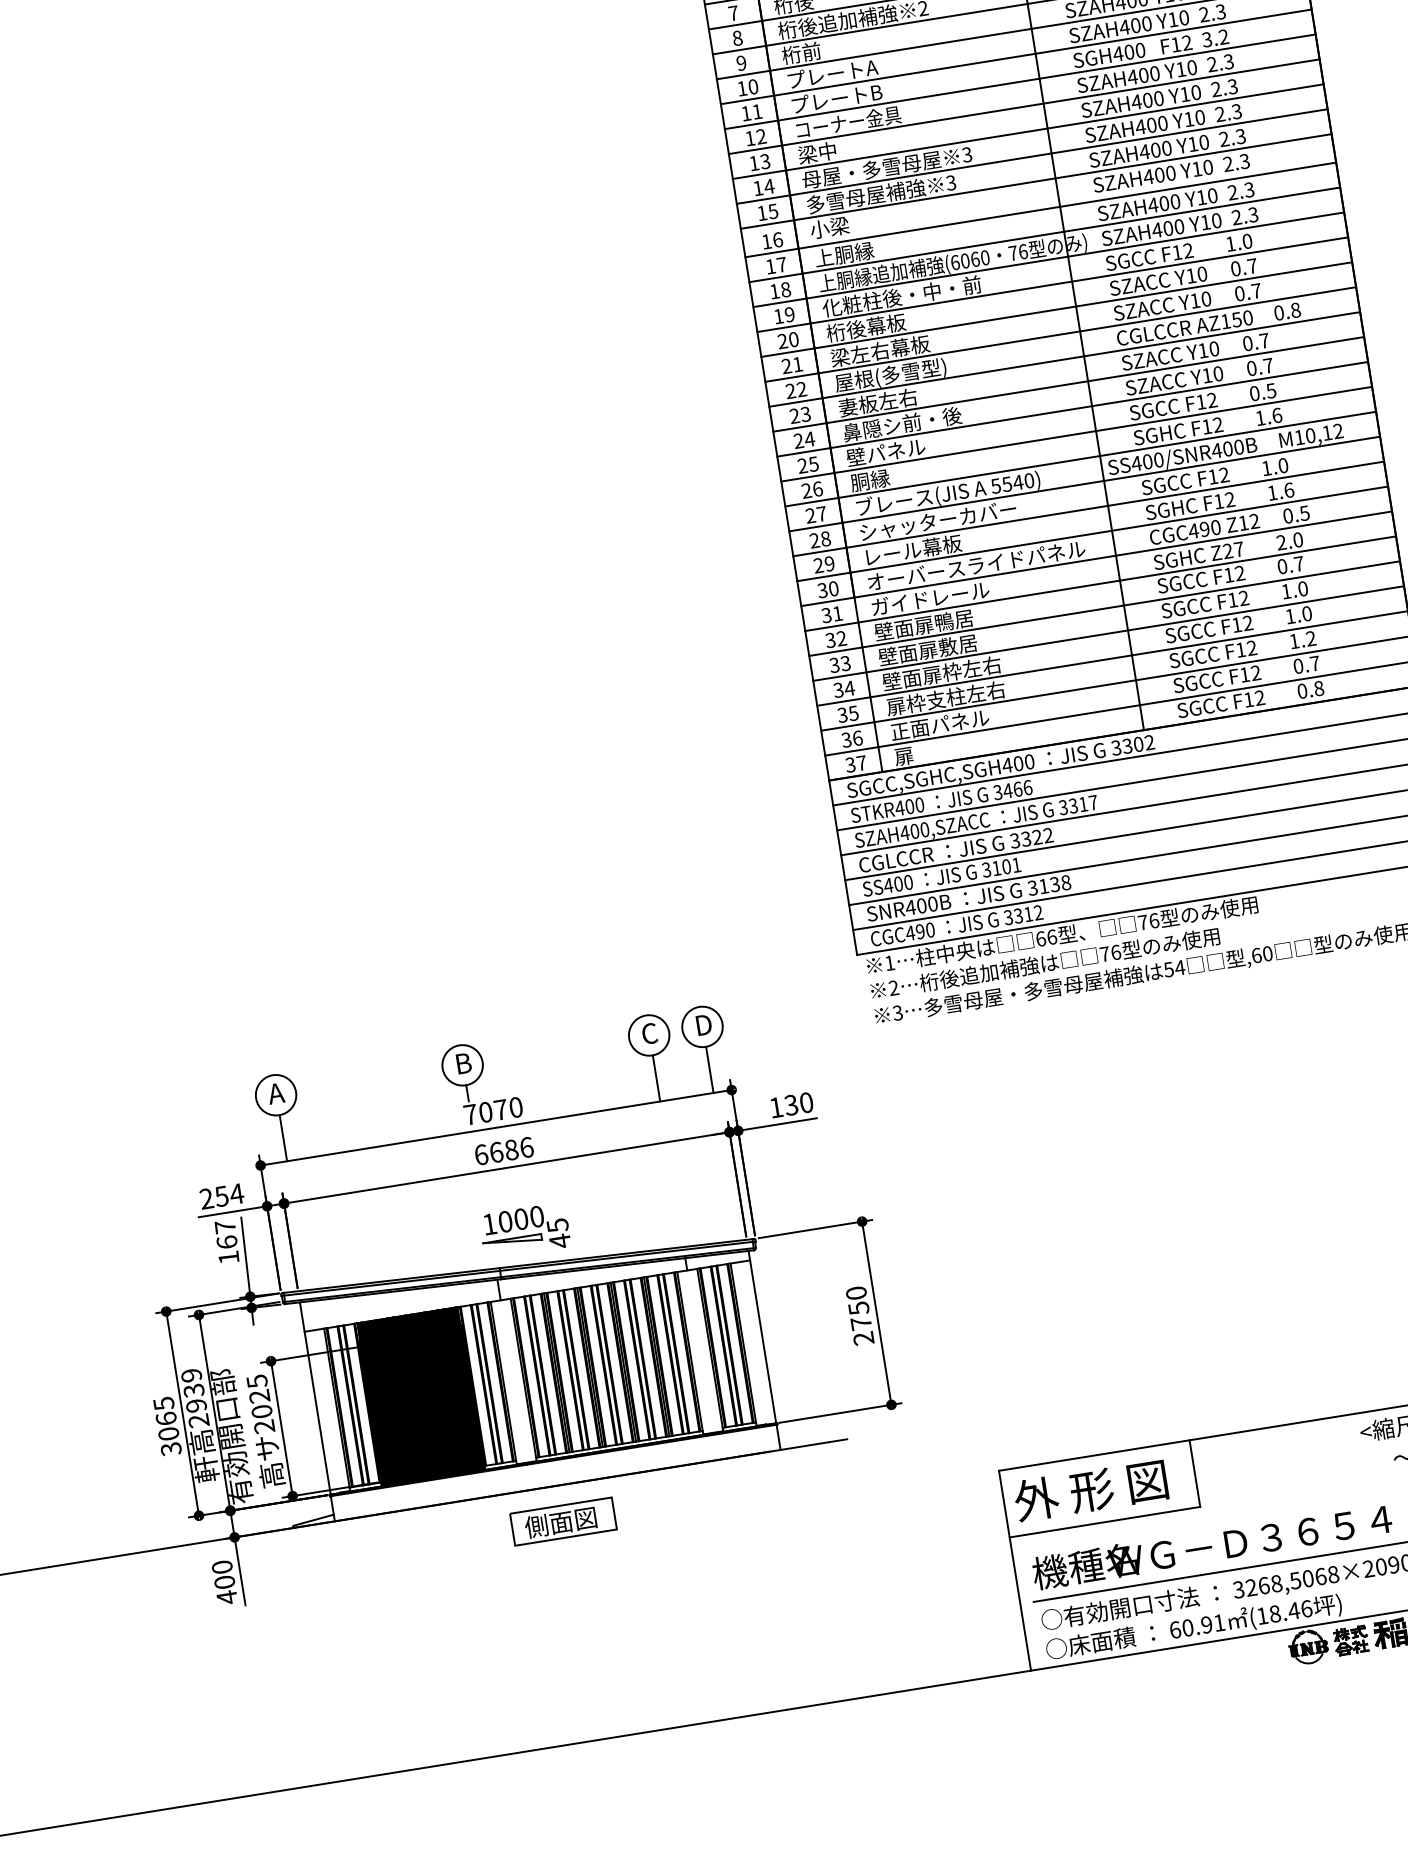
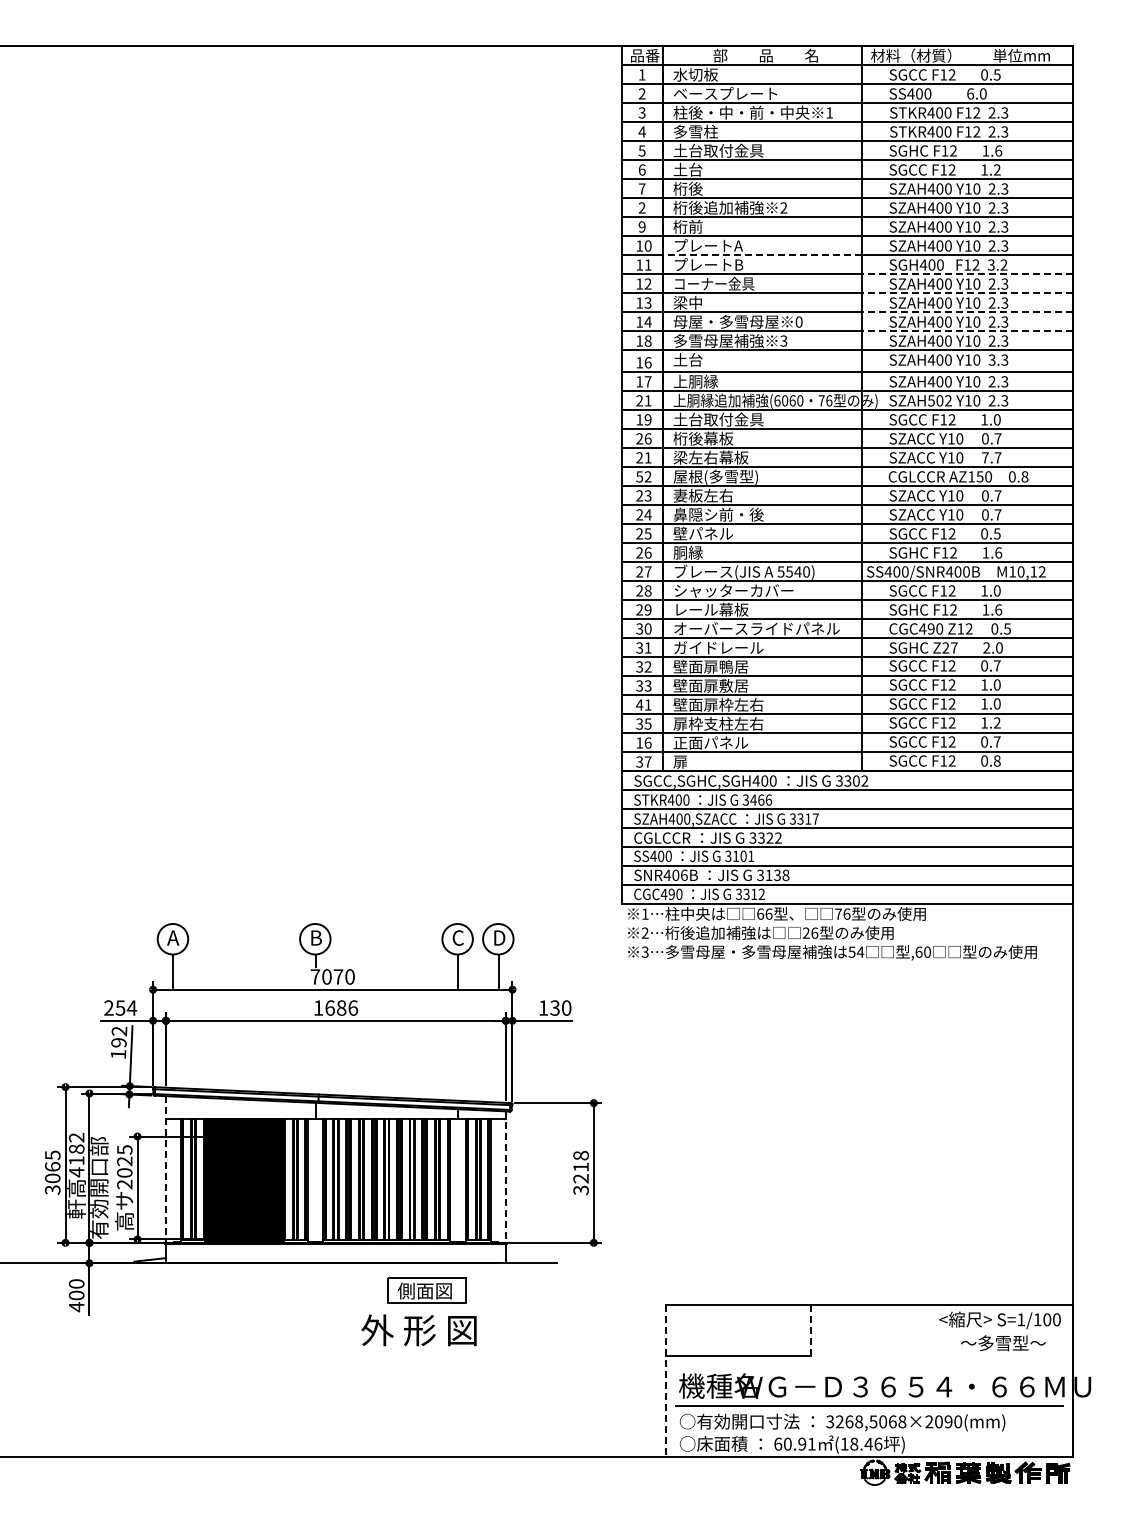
text: (736, 37) -> (641, 207), 8 -> 2
line: (1176, 57) -> (966, 274), solid -> dashed
line: (905, 75) -> (762, 255), solid -> dashed
line: (1180, 82) -> (966, 293), solid -> dashed
line: (1184, 107) -> (966, 312), solid -> dashed
line: (1188, 132) -> (966, 331), solid -> dashed
text: (966, 154) -> (798, 321), 3 -> 0
text: (1227, 164) -> (991, 360), 2.3 -> 3.3
text: (772, 210) -> (647, 340), 15 -> 18
text: (828, 227) -> (687, 359), 小梁 -> 土台
text: (1167, 228) -> (939, 400), SZAH400 -> SZAH502
text: (779, 290) -> (643, 400), 18 -> 21
text: (1239, 293) -> (985, 457), 0.7 -> 7.7
text: (901, 296) -> (733, 419), 化粧柱後・中・前 -> 土台取付金具
text: (792, 339) -> (647, 438), 20 -> 26
text: (790, 390) -> (639, 476), 22 -> 52
text: (843, 688) -> (643, 704), 34 -> 41
text: (846, 739) -> (639, 742), 36 -> 16
text: (932, 902) -> (684, 874), SNR400B -> SNR406B
text: (1103, 953) -> (805, 932), 76 -> 26
text: (481, 1154) -> (318, 1007), 6686 -> 1686
part: (524, 1230) -> (341, 1069), removed
text: (226, 1233) -> (119, 1036), 167 -> 192
text: (859, 1316) -> (580, 1173), 2750 -> 3218
line: (761, 1337) -> (505, 1177), solid -> dashed
text: (195, 1398) -> (76, 1155), 2939 -> 4182
line: (316, 1399) -> (166, 1170), solid -> dashed
line: (1195, 1473) -> (811, 1330), solid -> dashed
text: (1090, 1490) -> (418, 1330), moved
part: (562, 1521) -> (426, 1290), moved
line: (1014, 1571) -> (665, 1381), solid -> dashed

